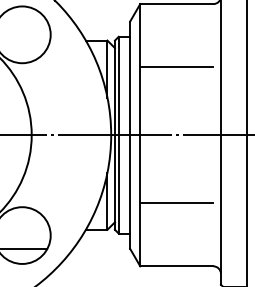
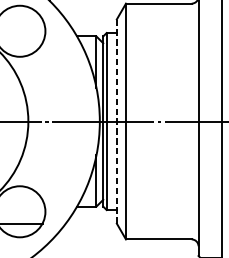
line: (177, 66) -> (159, 59), removed
line: (130, 135) -> (117, 121), solid -> dashed
line: (177, 203) -> (159, 182), removed

